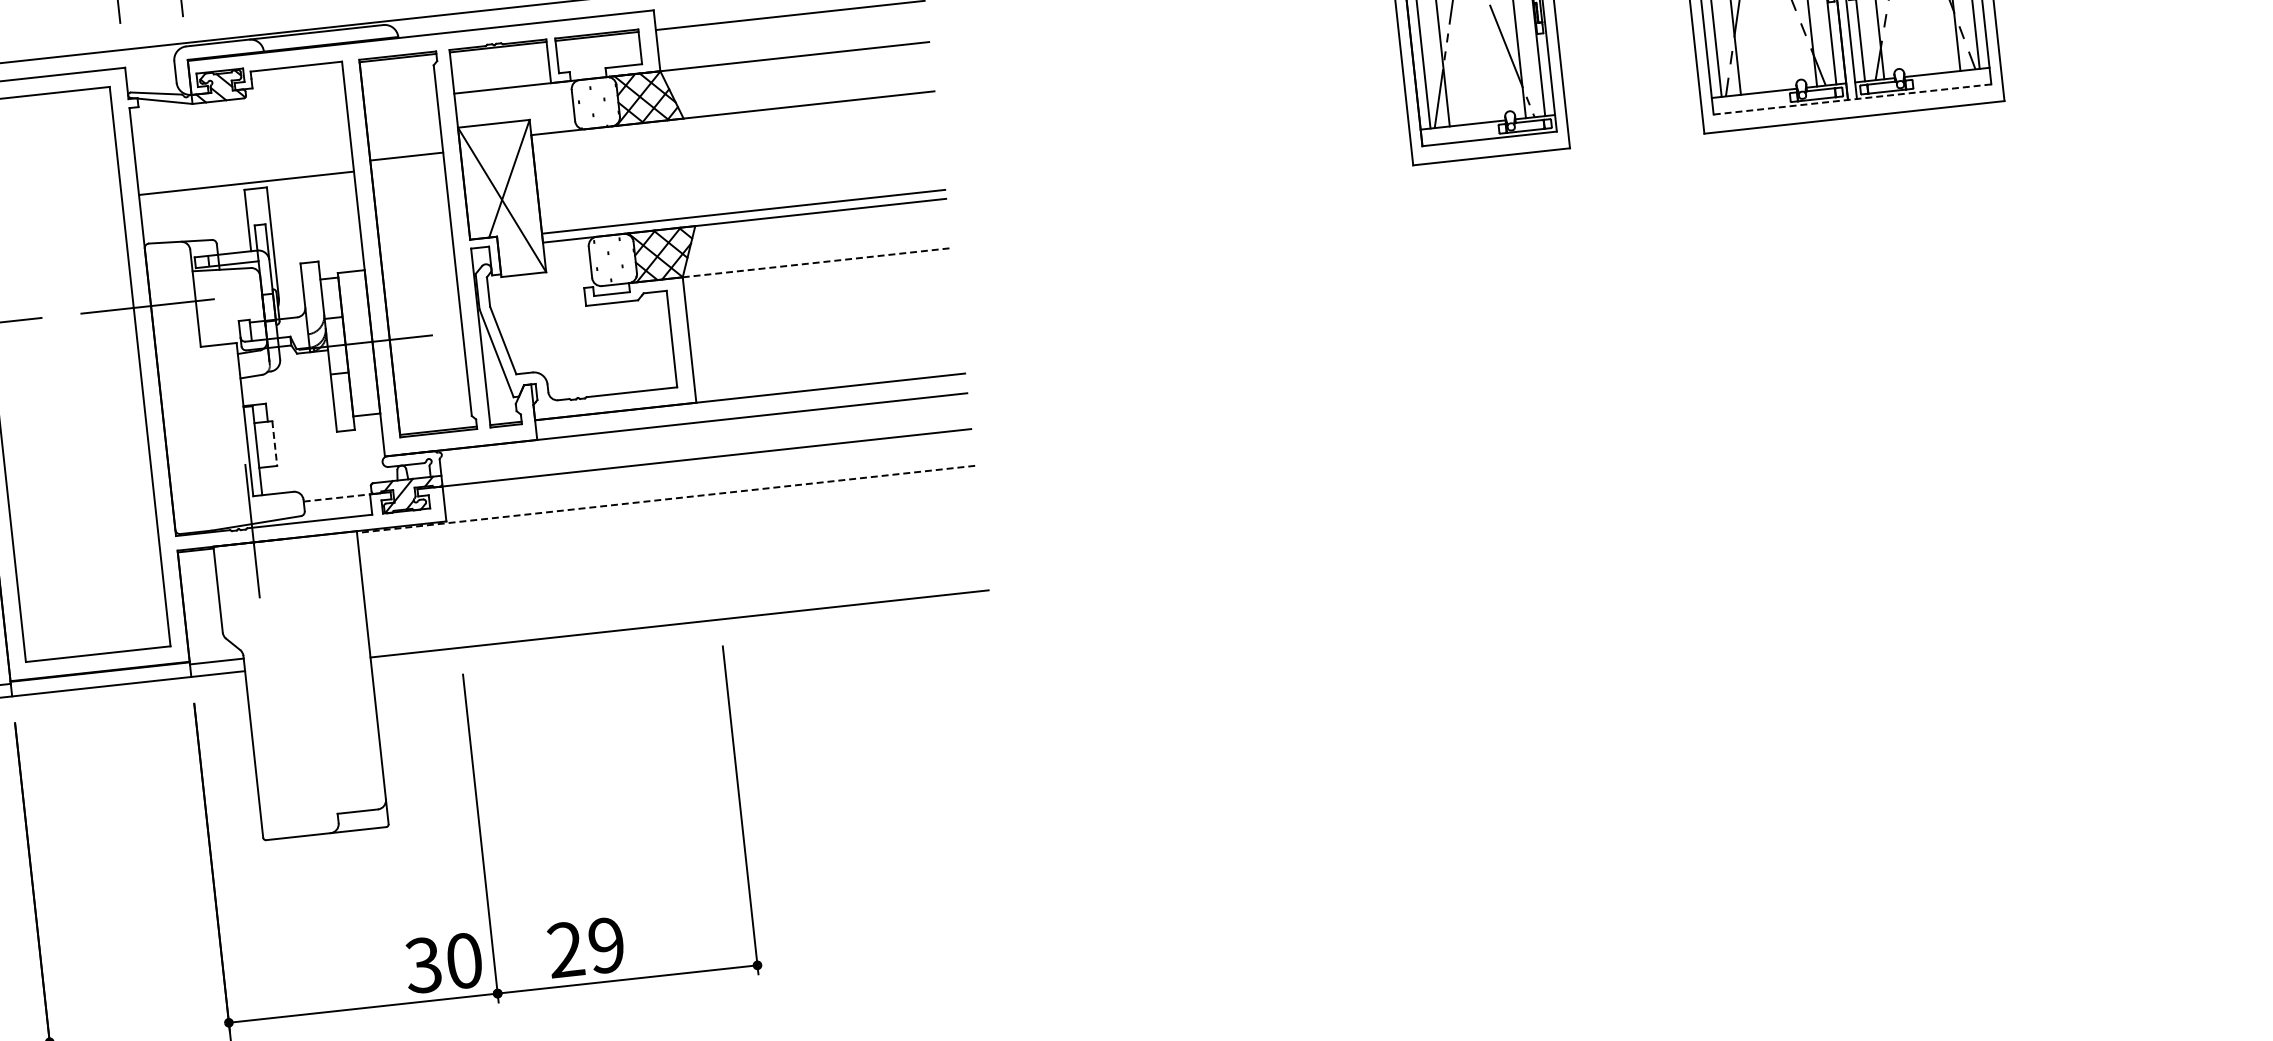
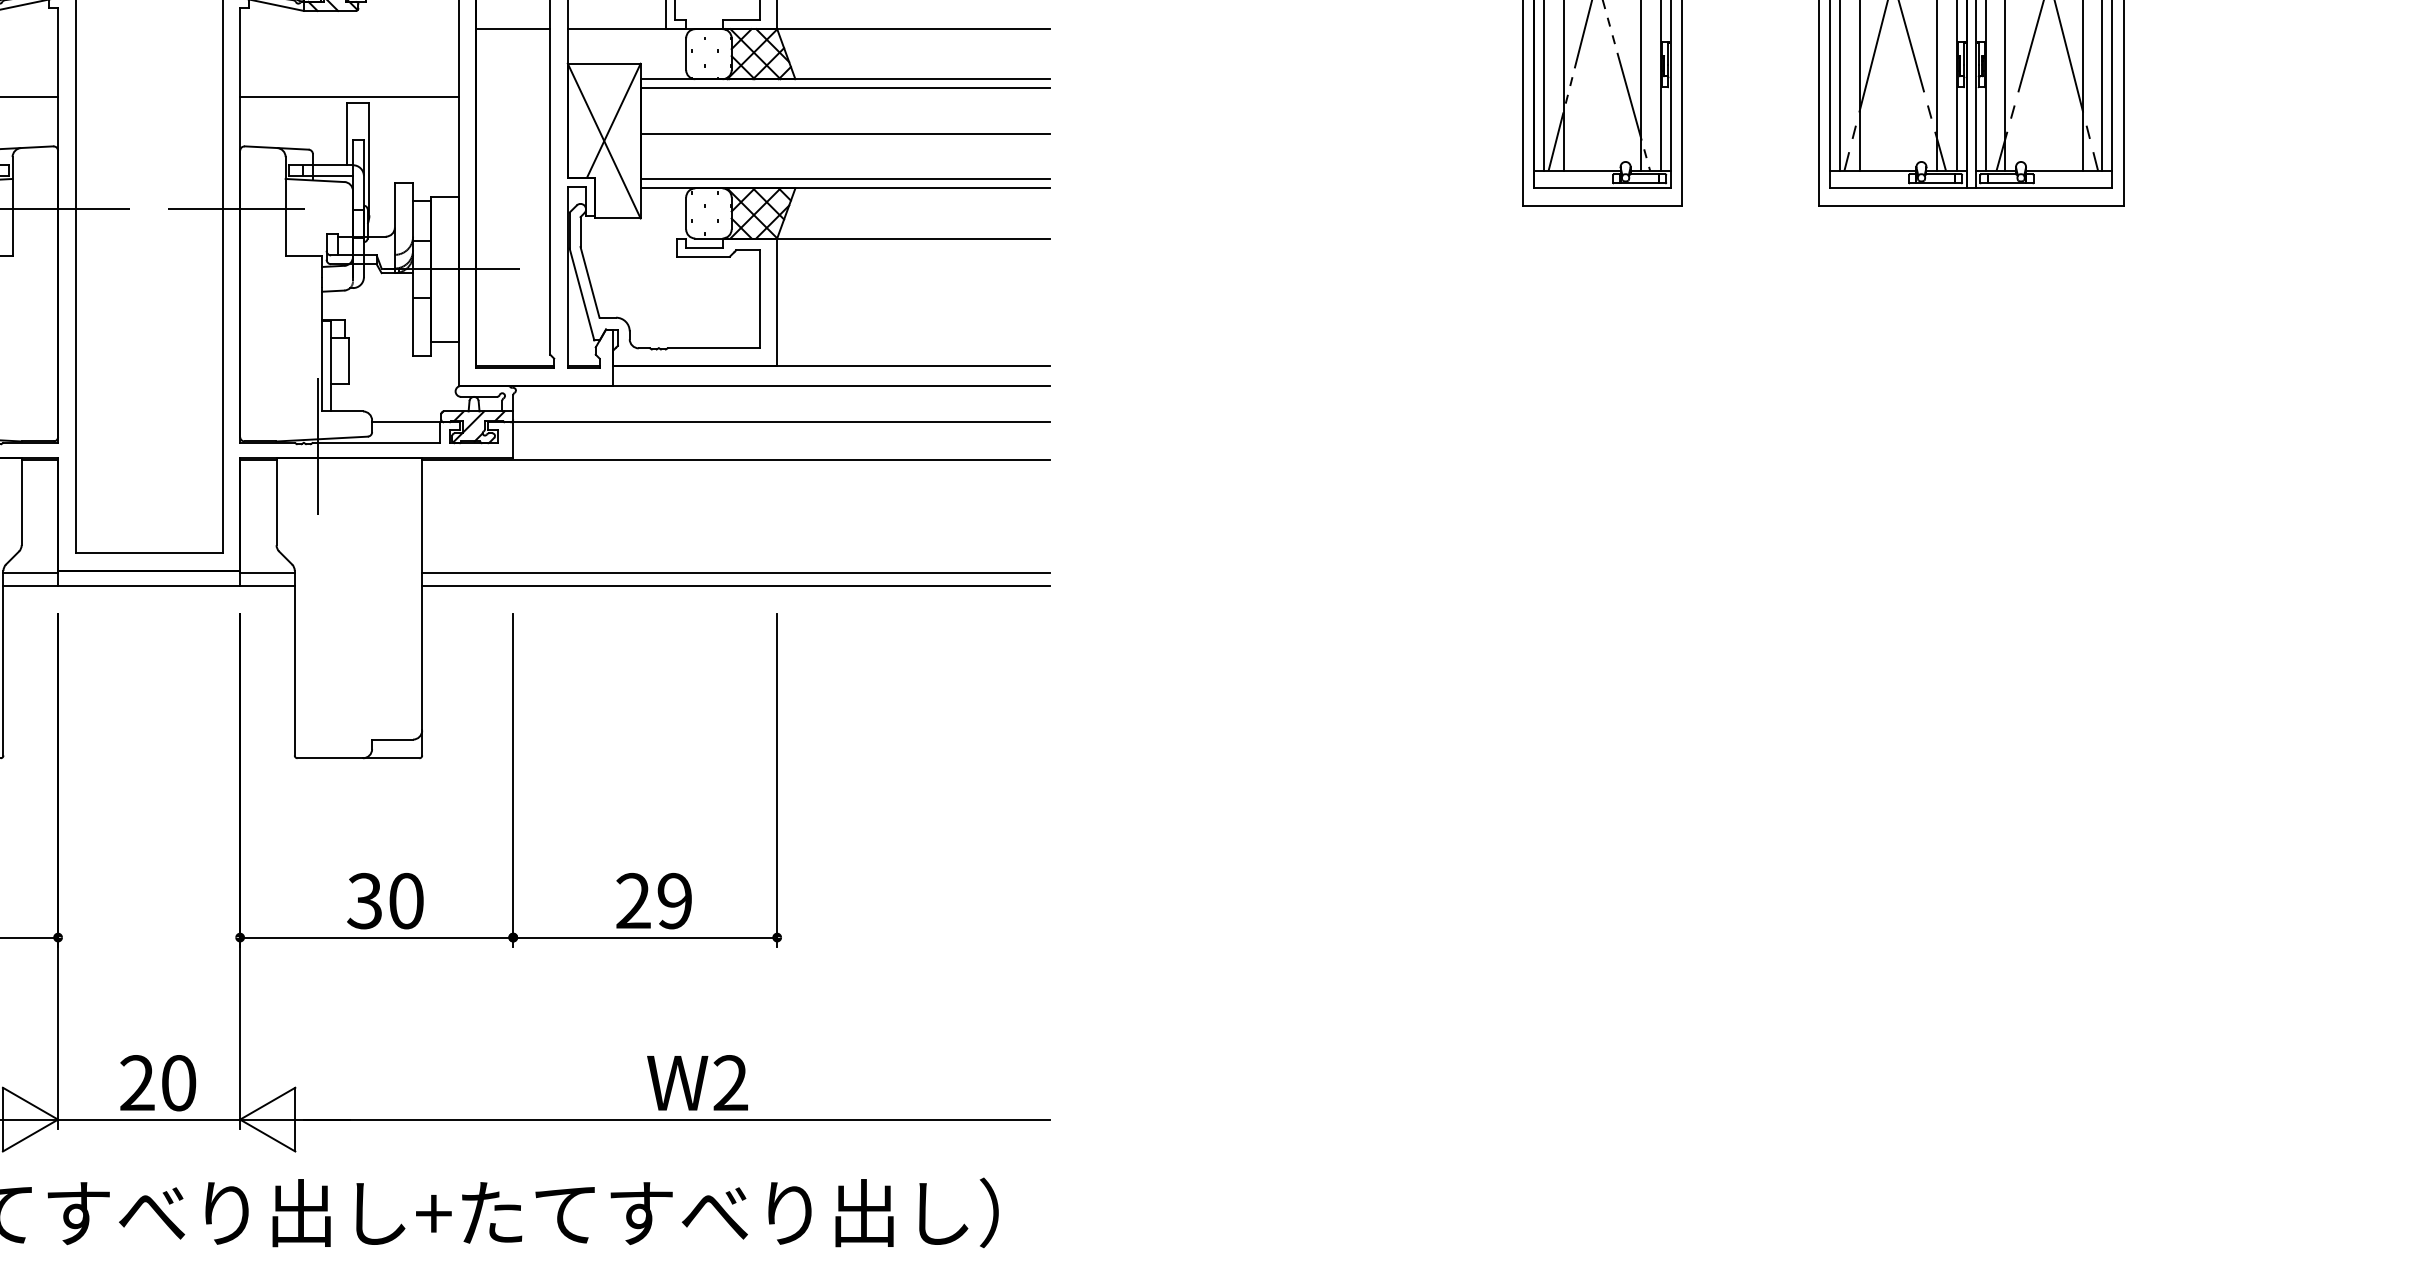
line: (1851, 99) -> (1970, 187), dashed -> solid
line: (733, 122) -> (845, 88), added
line: (407, 156) -> (513, 29), moved
line: (738, 166) -> (845, 133), added
line: (816, 262) -> (913, 238), dashed -> solid
line: (274, 443) -> (349, 360), dashed -> solid
line: (339, 497) -> (408, 422), dashed -> solid
line: (665, 499) -> (735, 459), dashed -> solid
line: (678, 611) -> (736, 573), added
text: (585, 948) -> (653, 901), moved
text: (443, 963) -> (385, 901), moved

